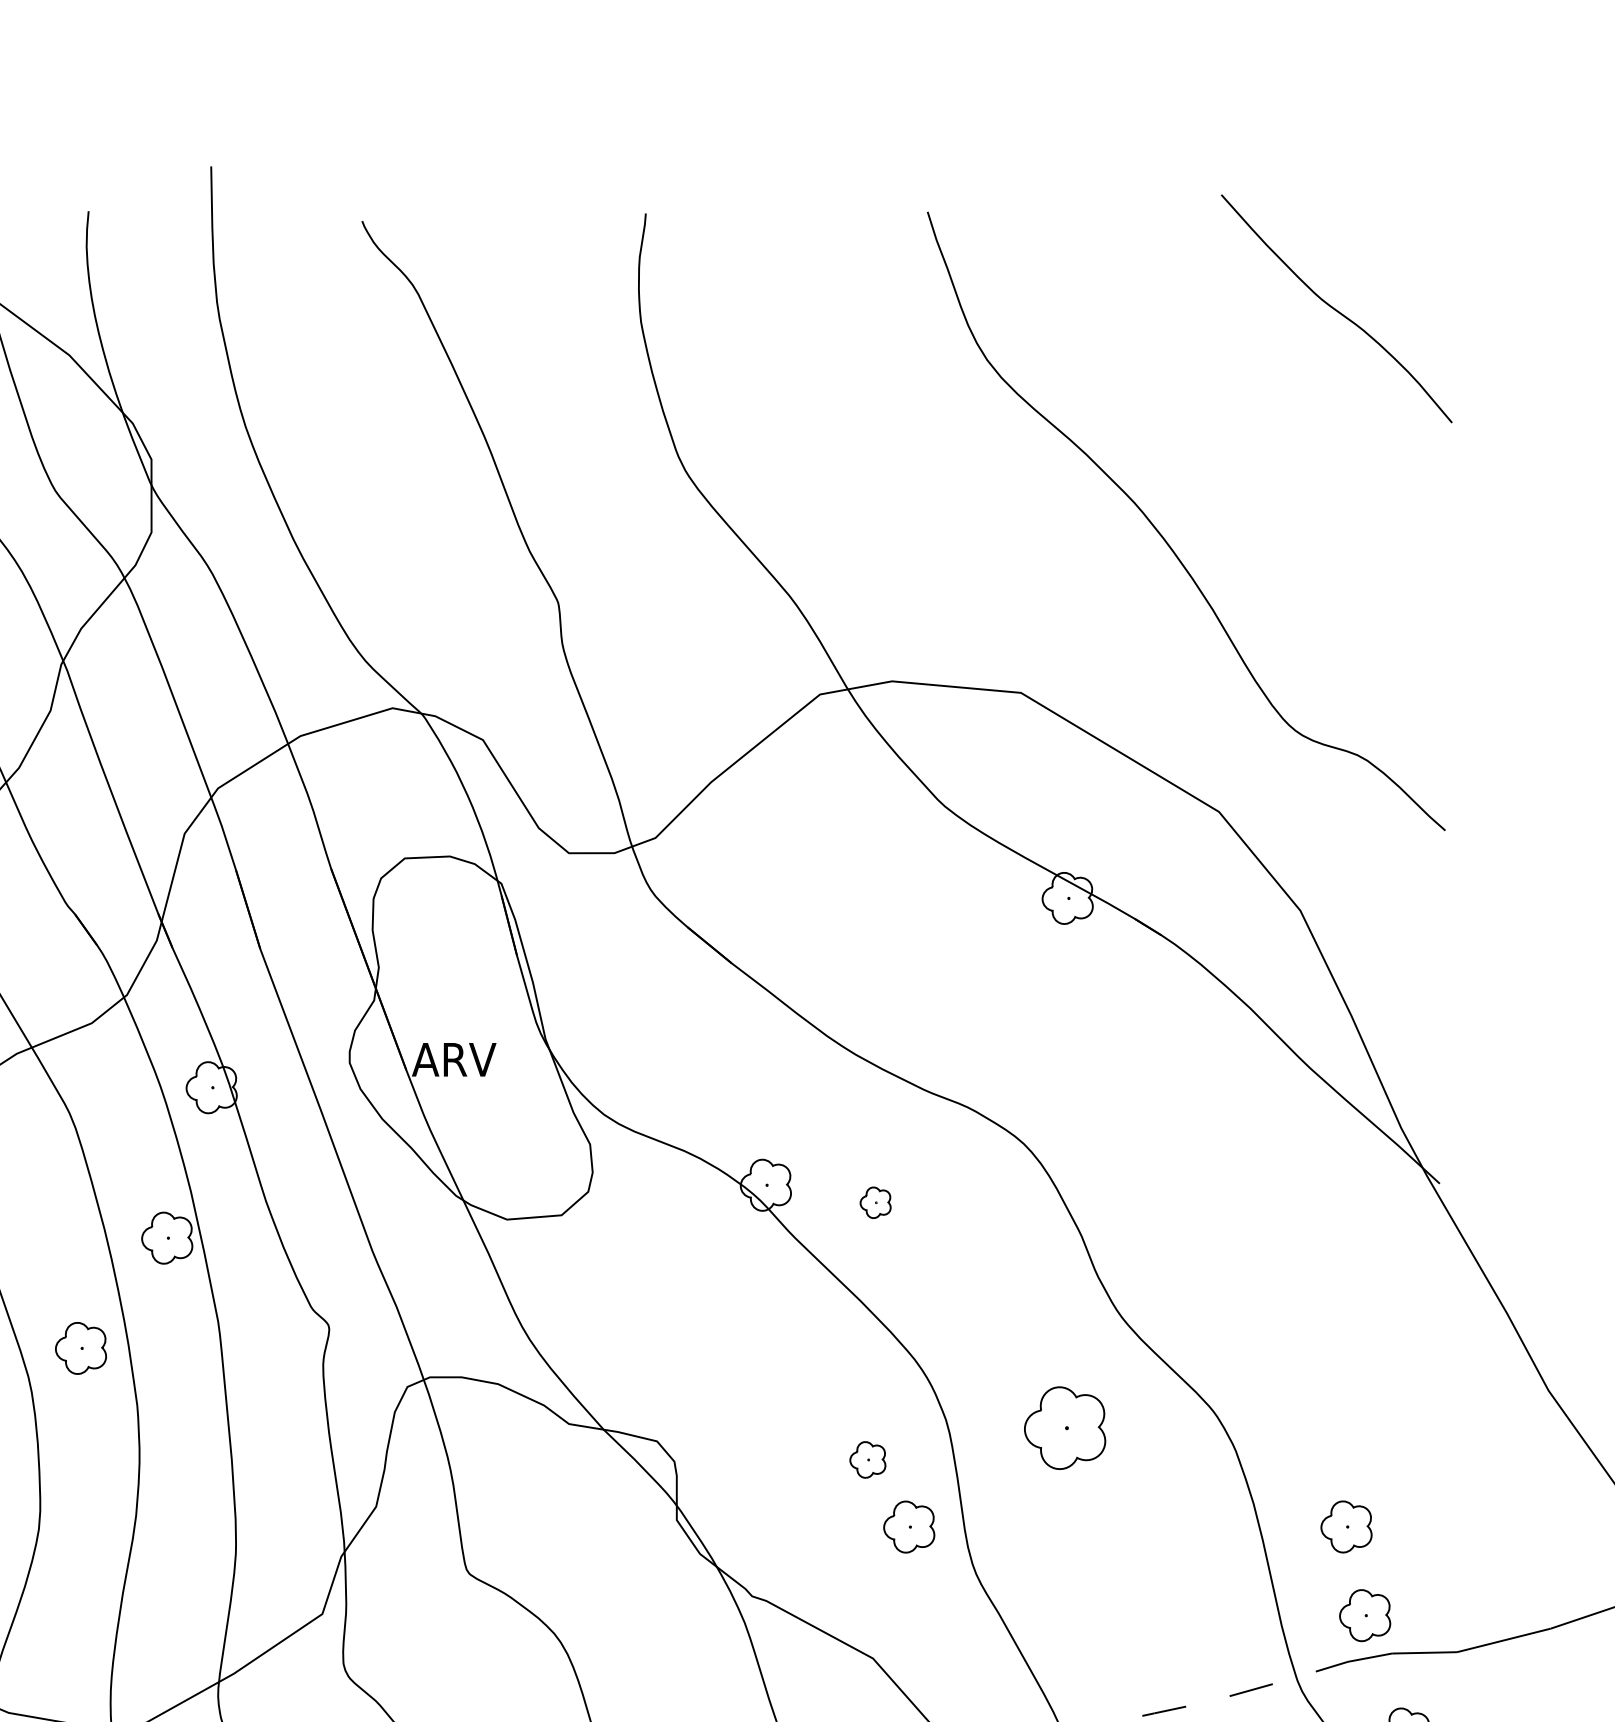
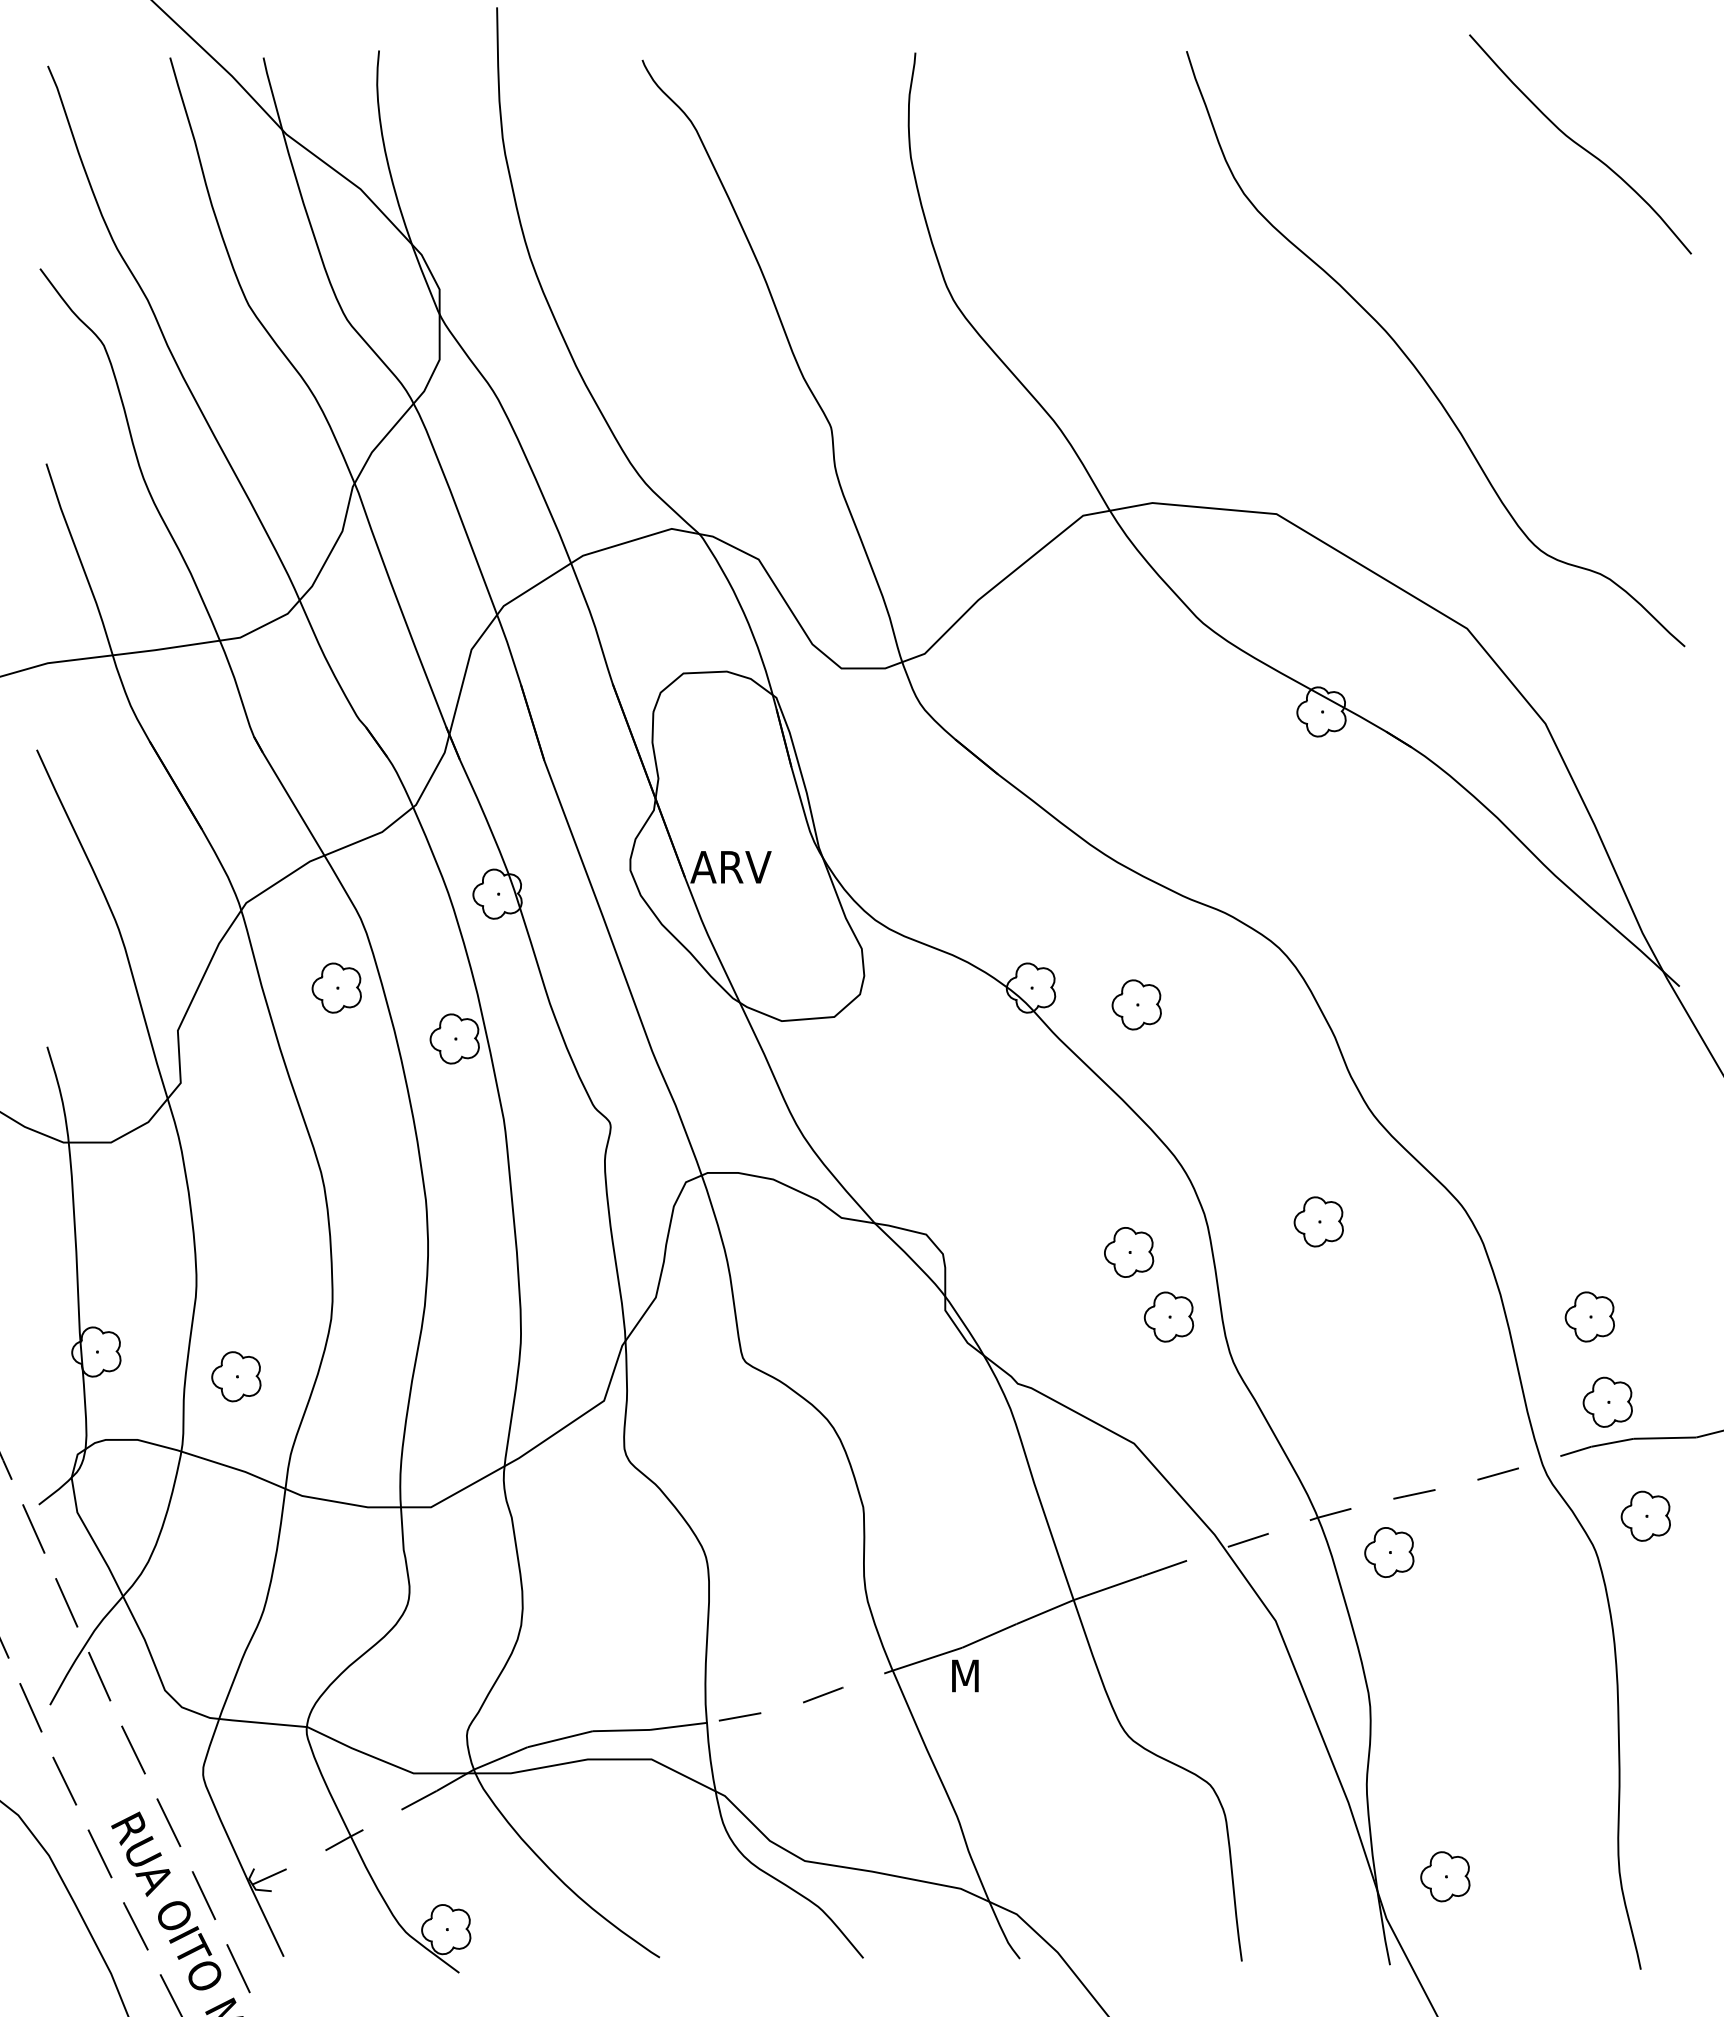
part: (875, 1202) -> (1136, 1004), size x1.67
part: (80, 1347) -> (336, 987), moved
part: (1064, 1427) -> (1318, 1221), size x0.62
part: (868, 1459) -> (1129, 1252), size x1.43

